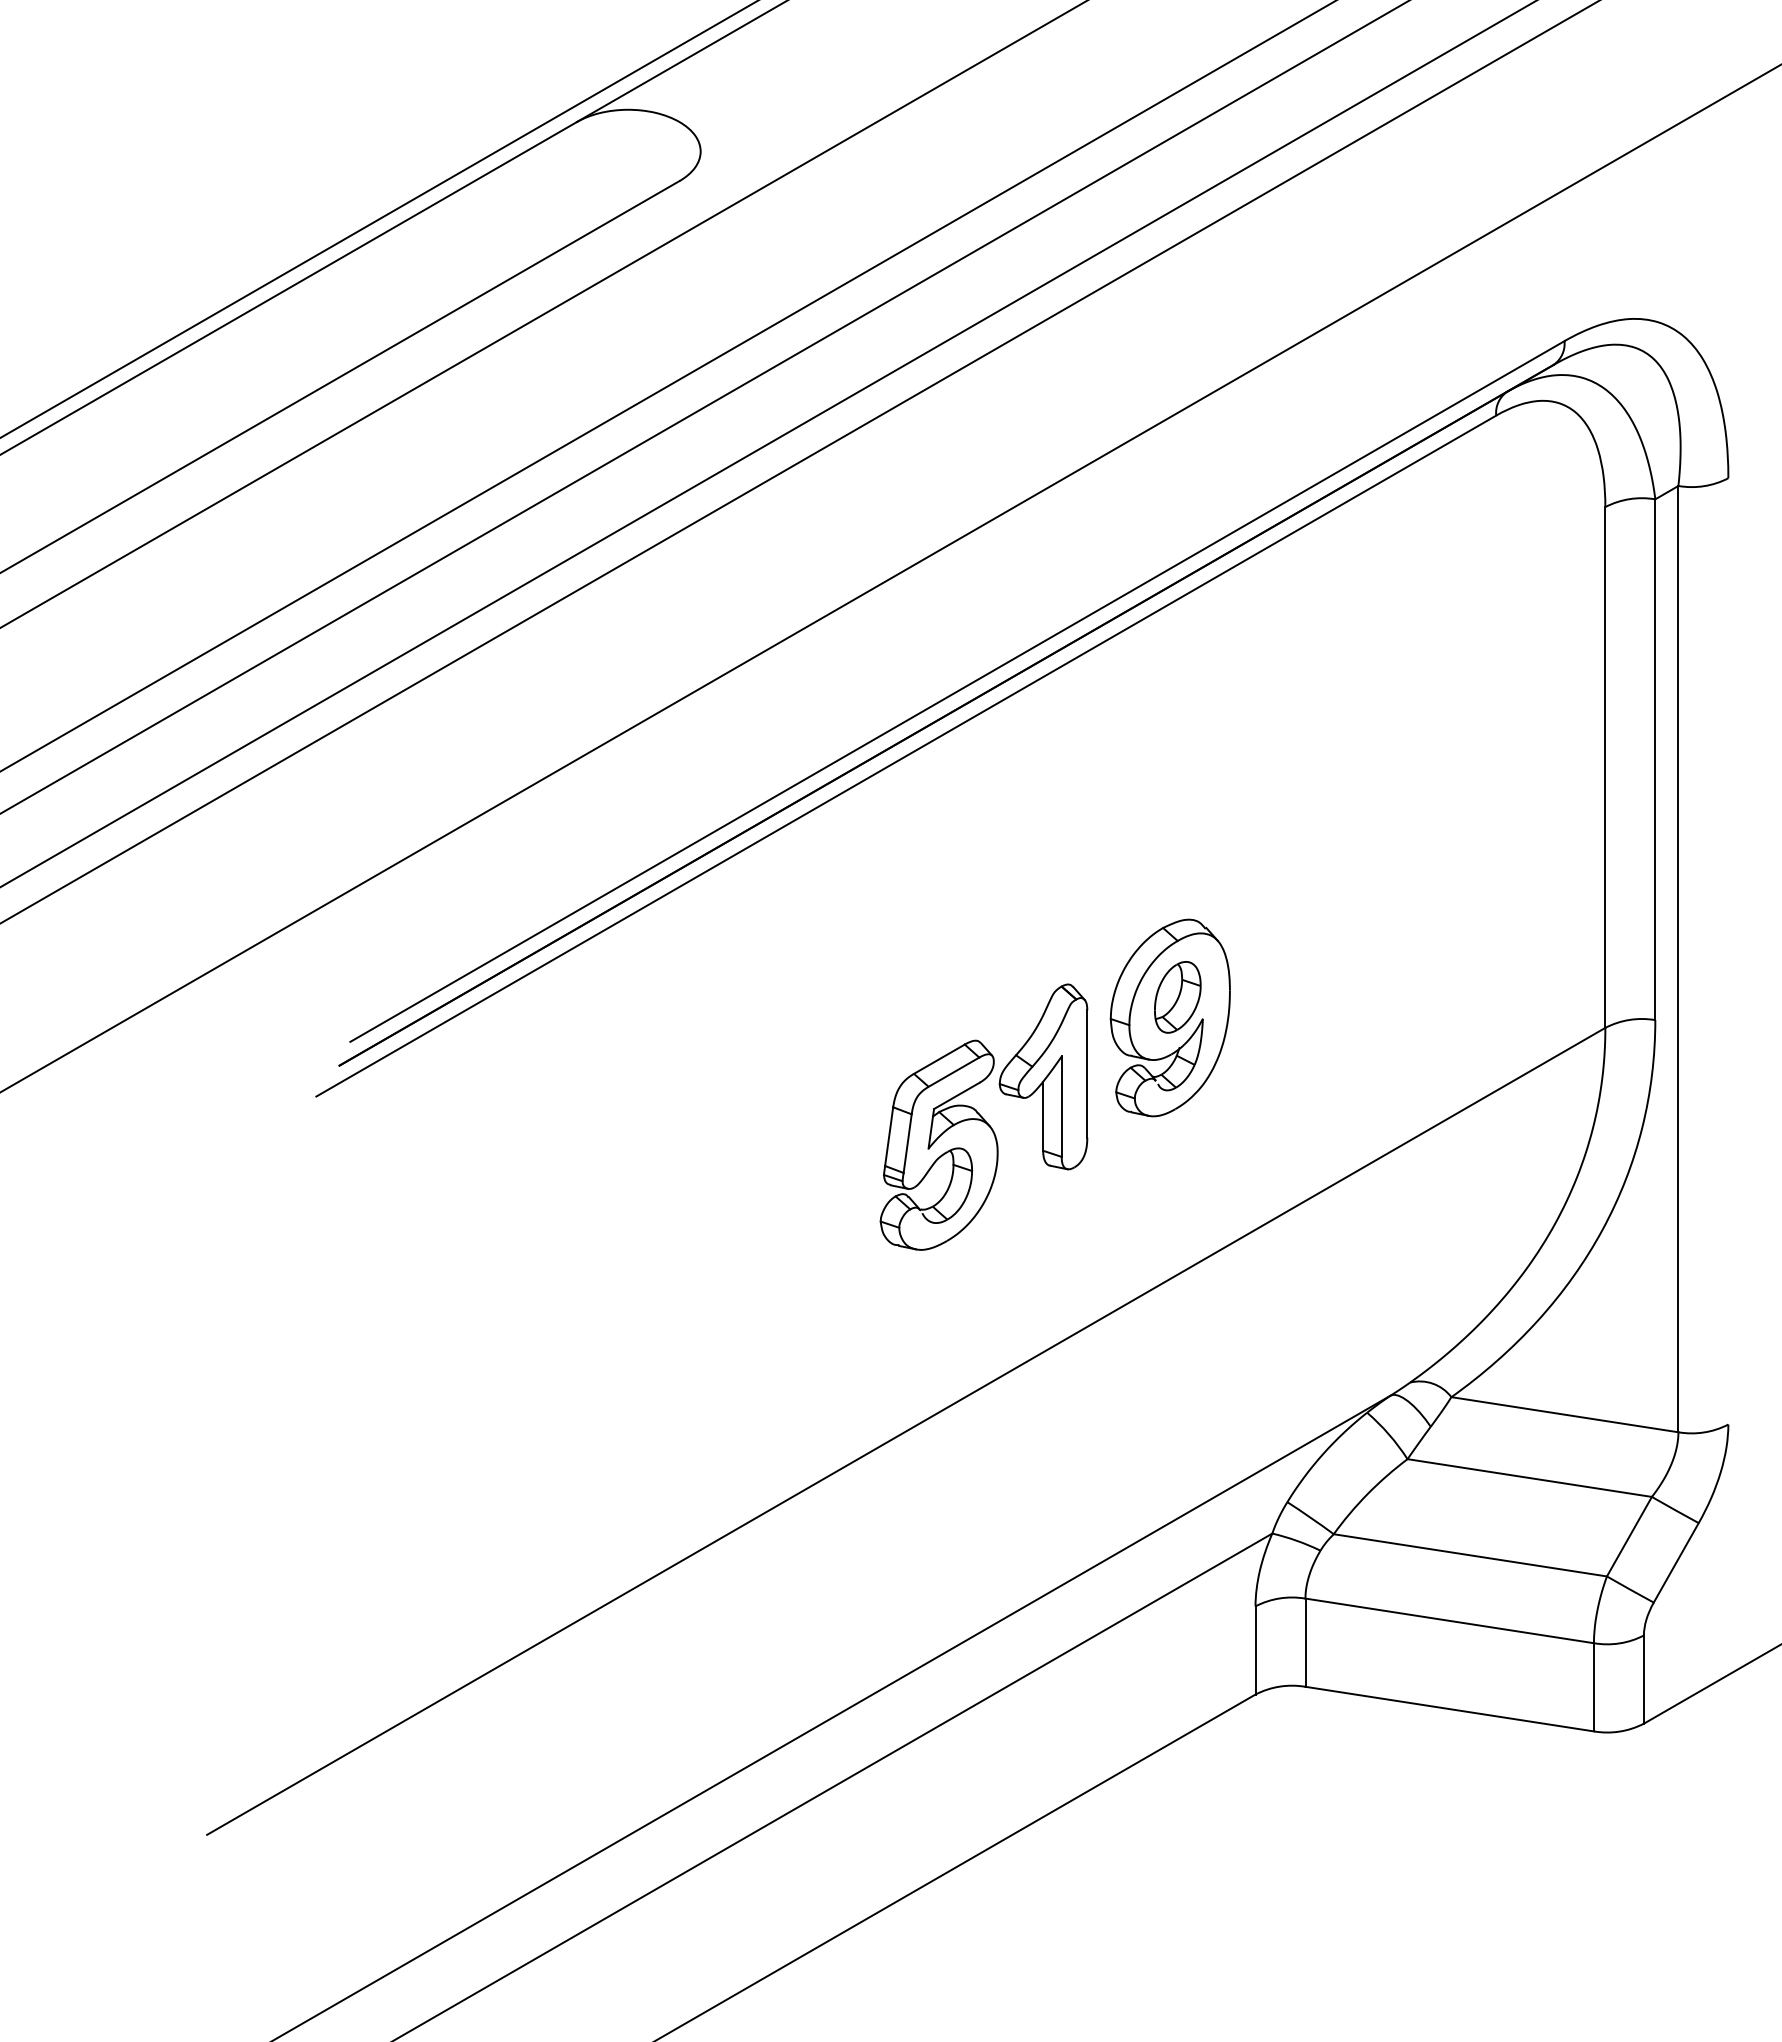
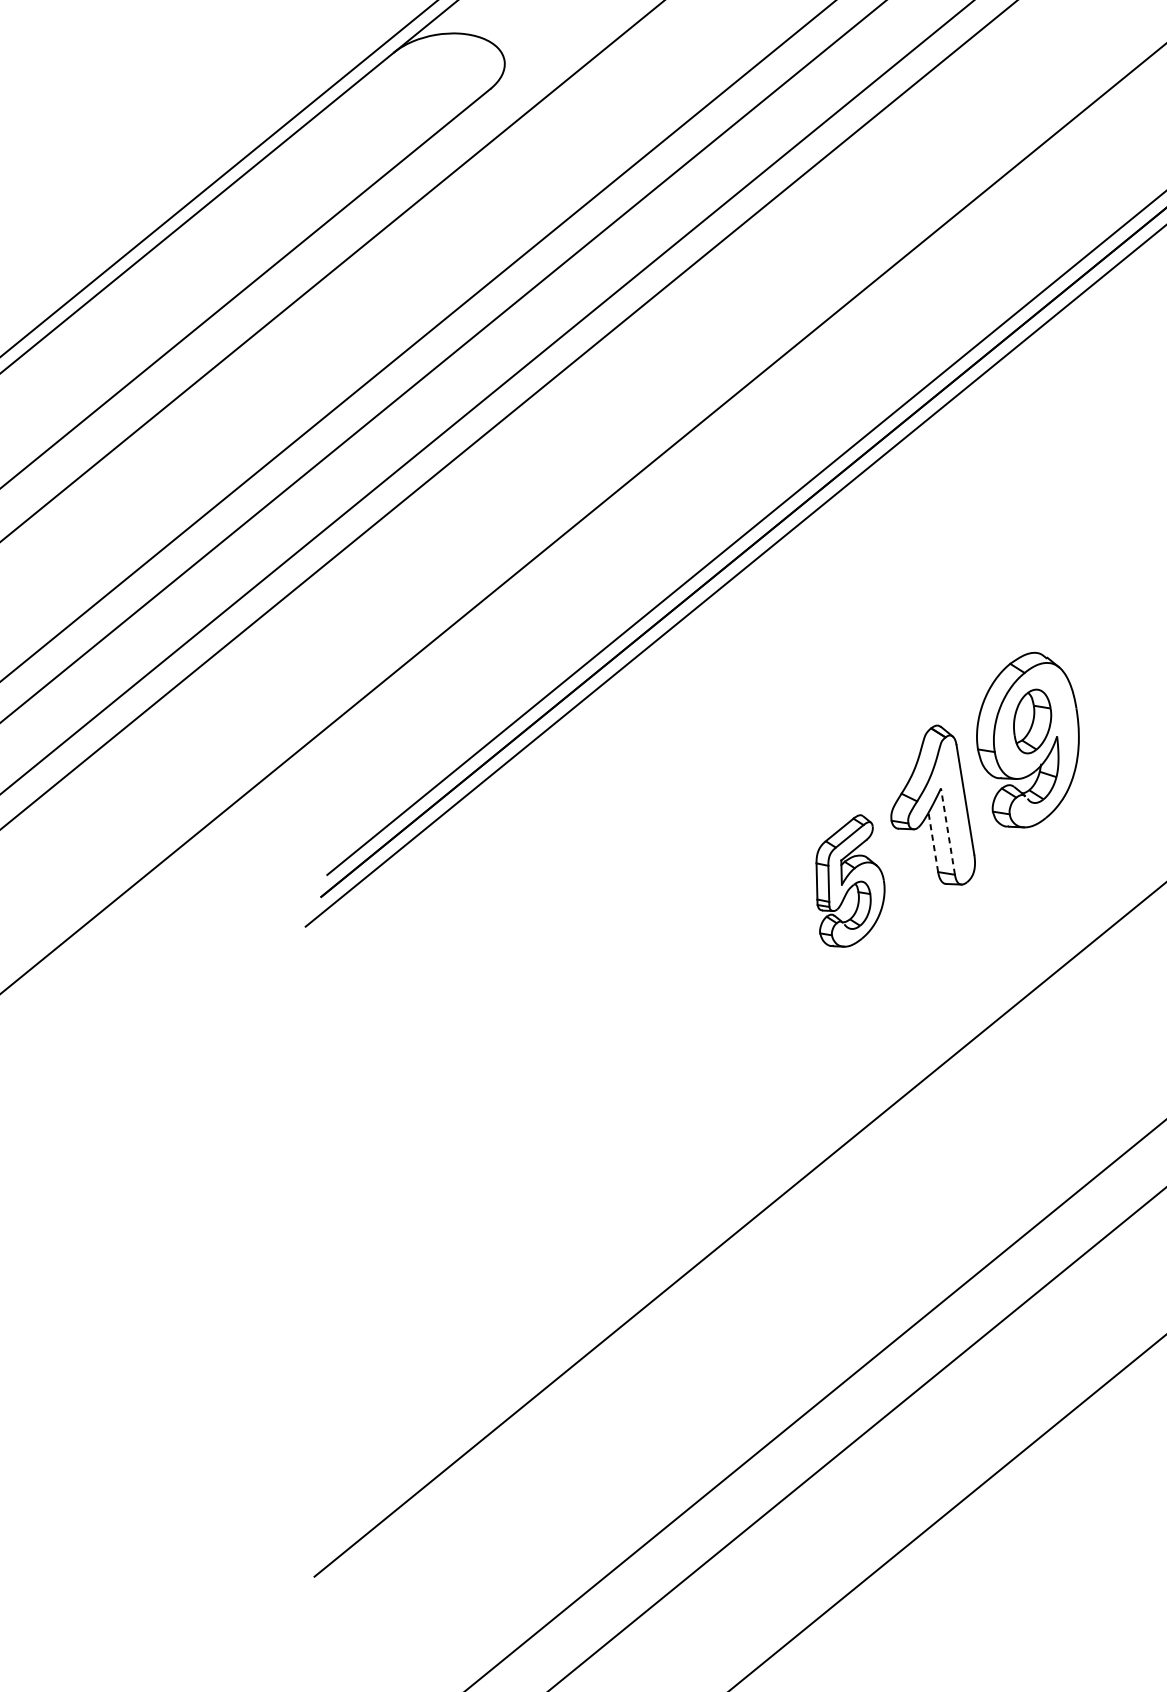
line: (1061, 1106) -> (947, 831), solid -> dashed
line: (1043, 1116) -> (933, 842), solid -> dashed
part: (938, 1144) -> (847, 881), size x0.7

